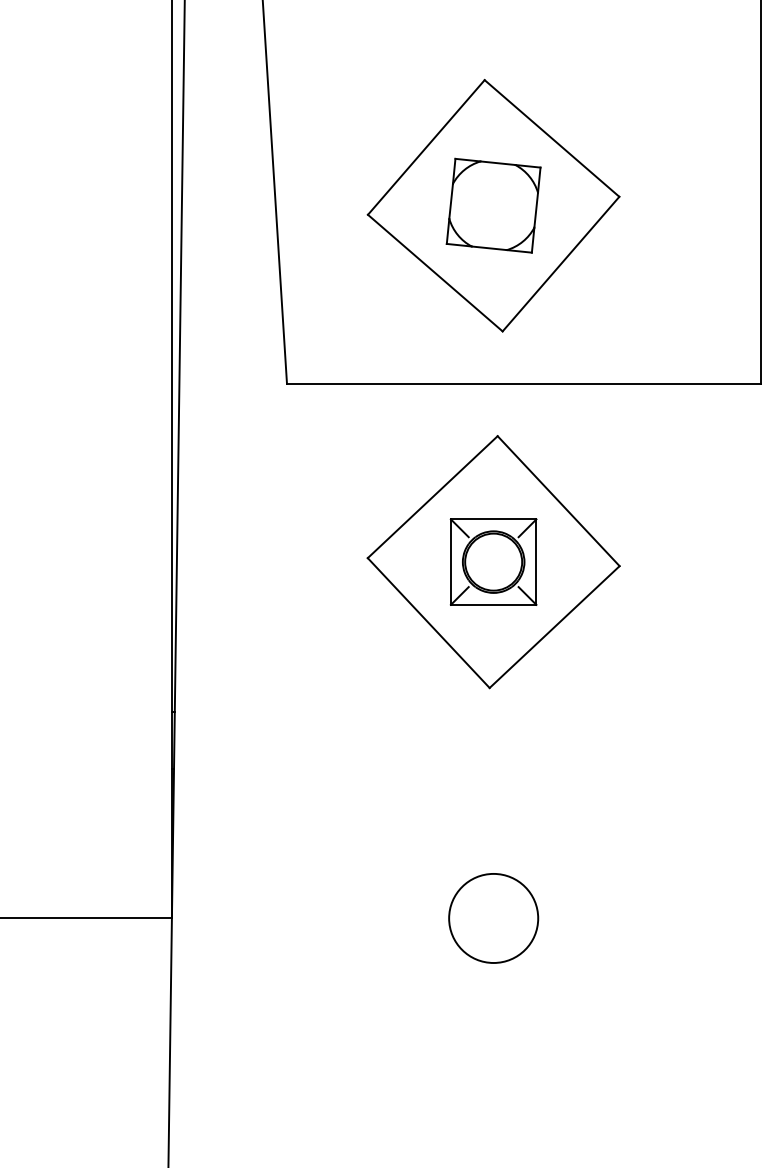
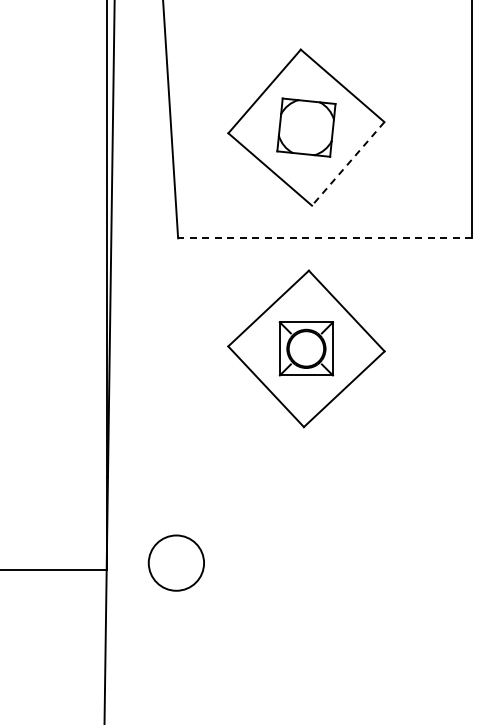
line: (559, 265) -> (347, 164), solid -> dashed
line: (522, 384) -> (324, 238), solid -> dashed
circle: (492, 917) -> (175, 562), moved

